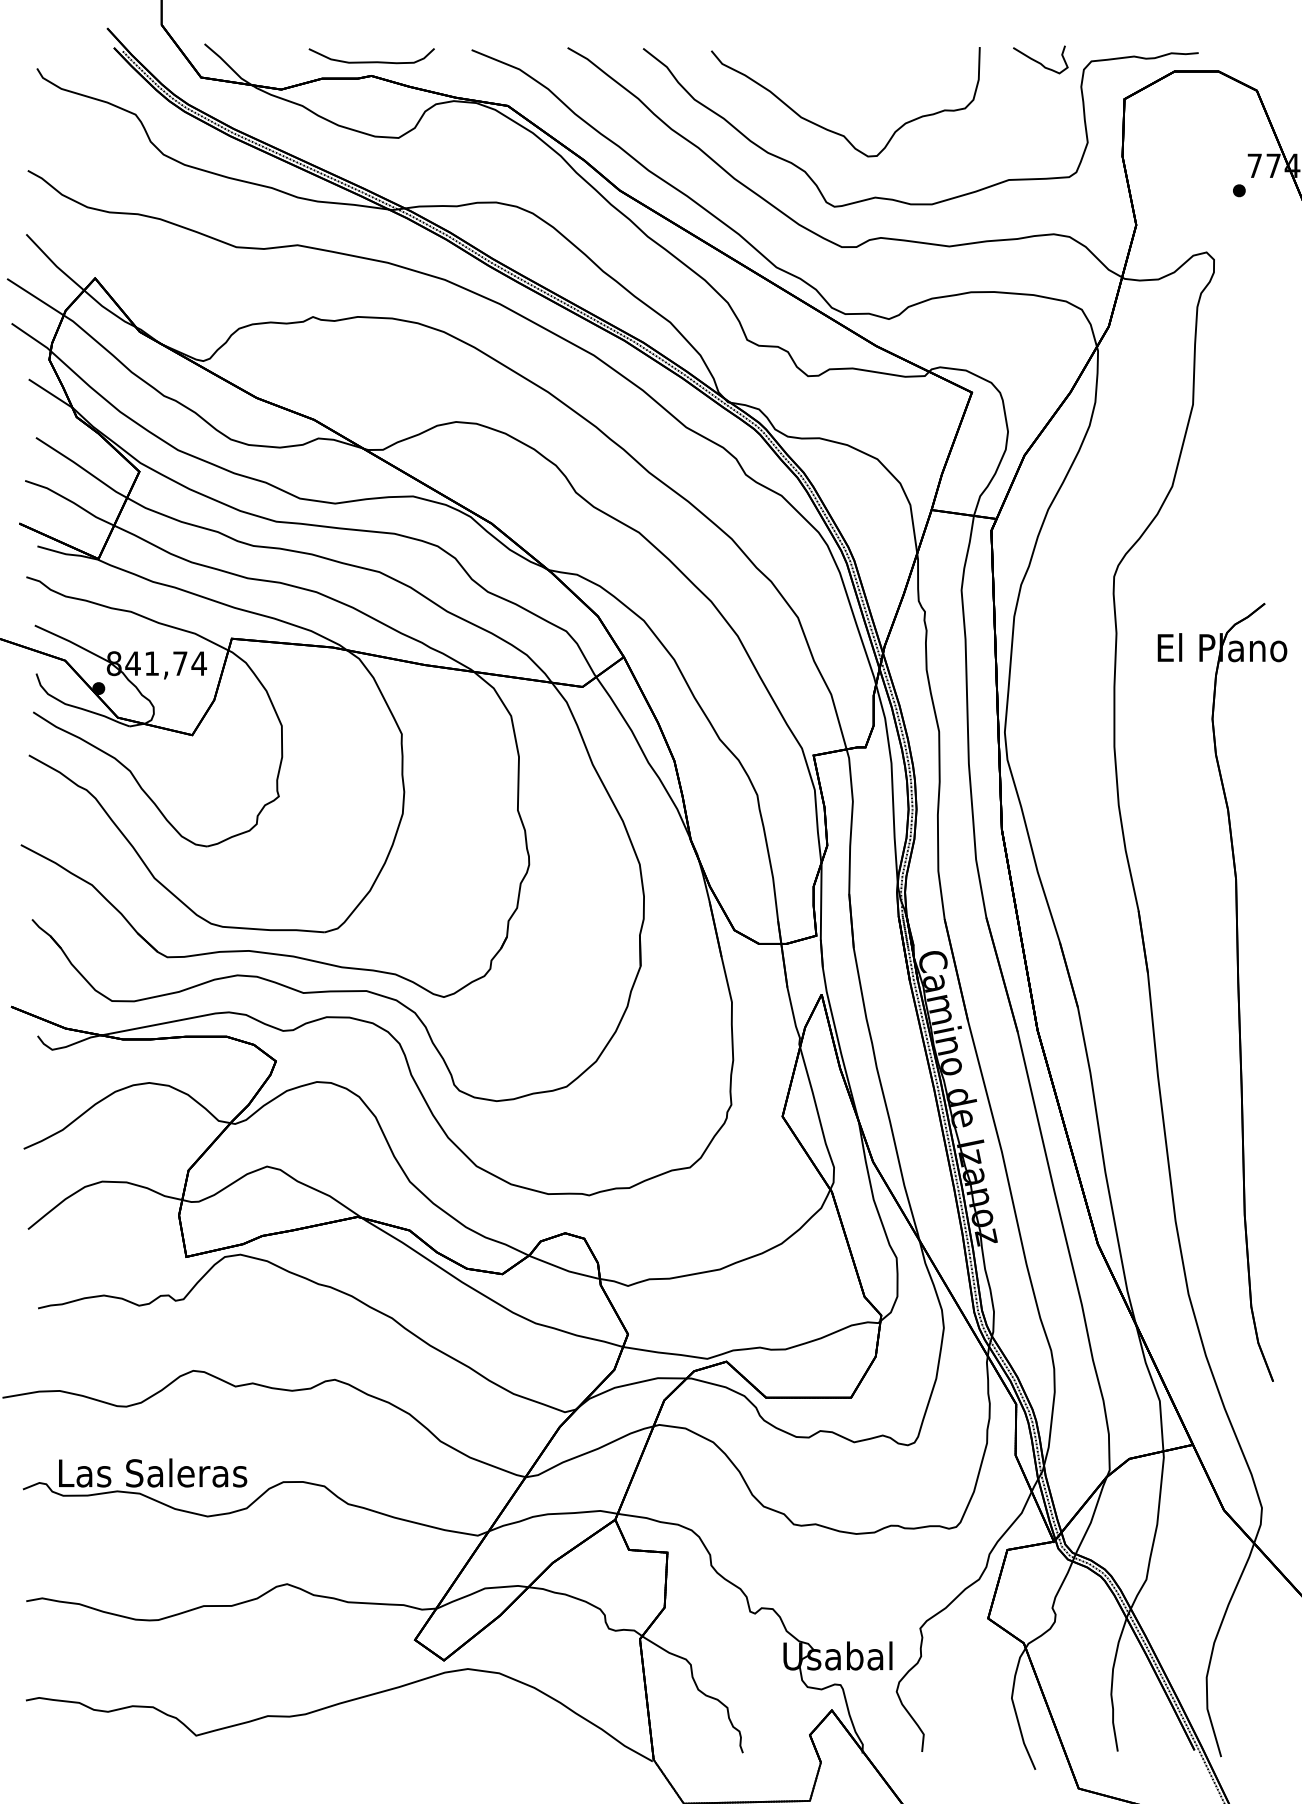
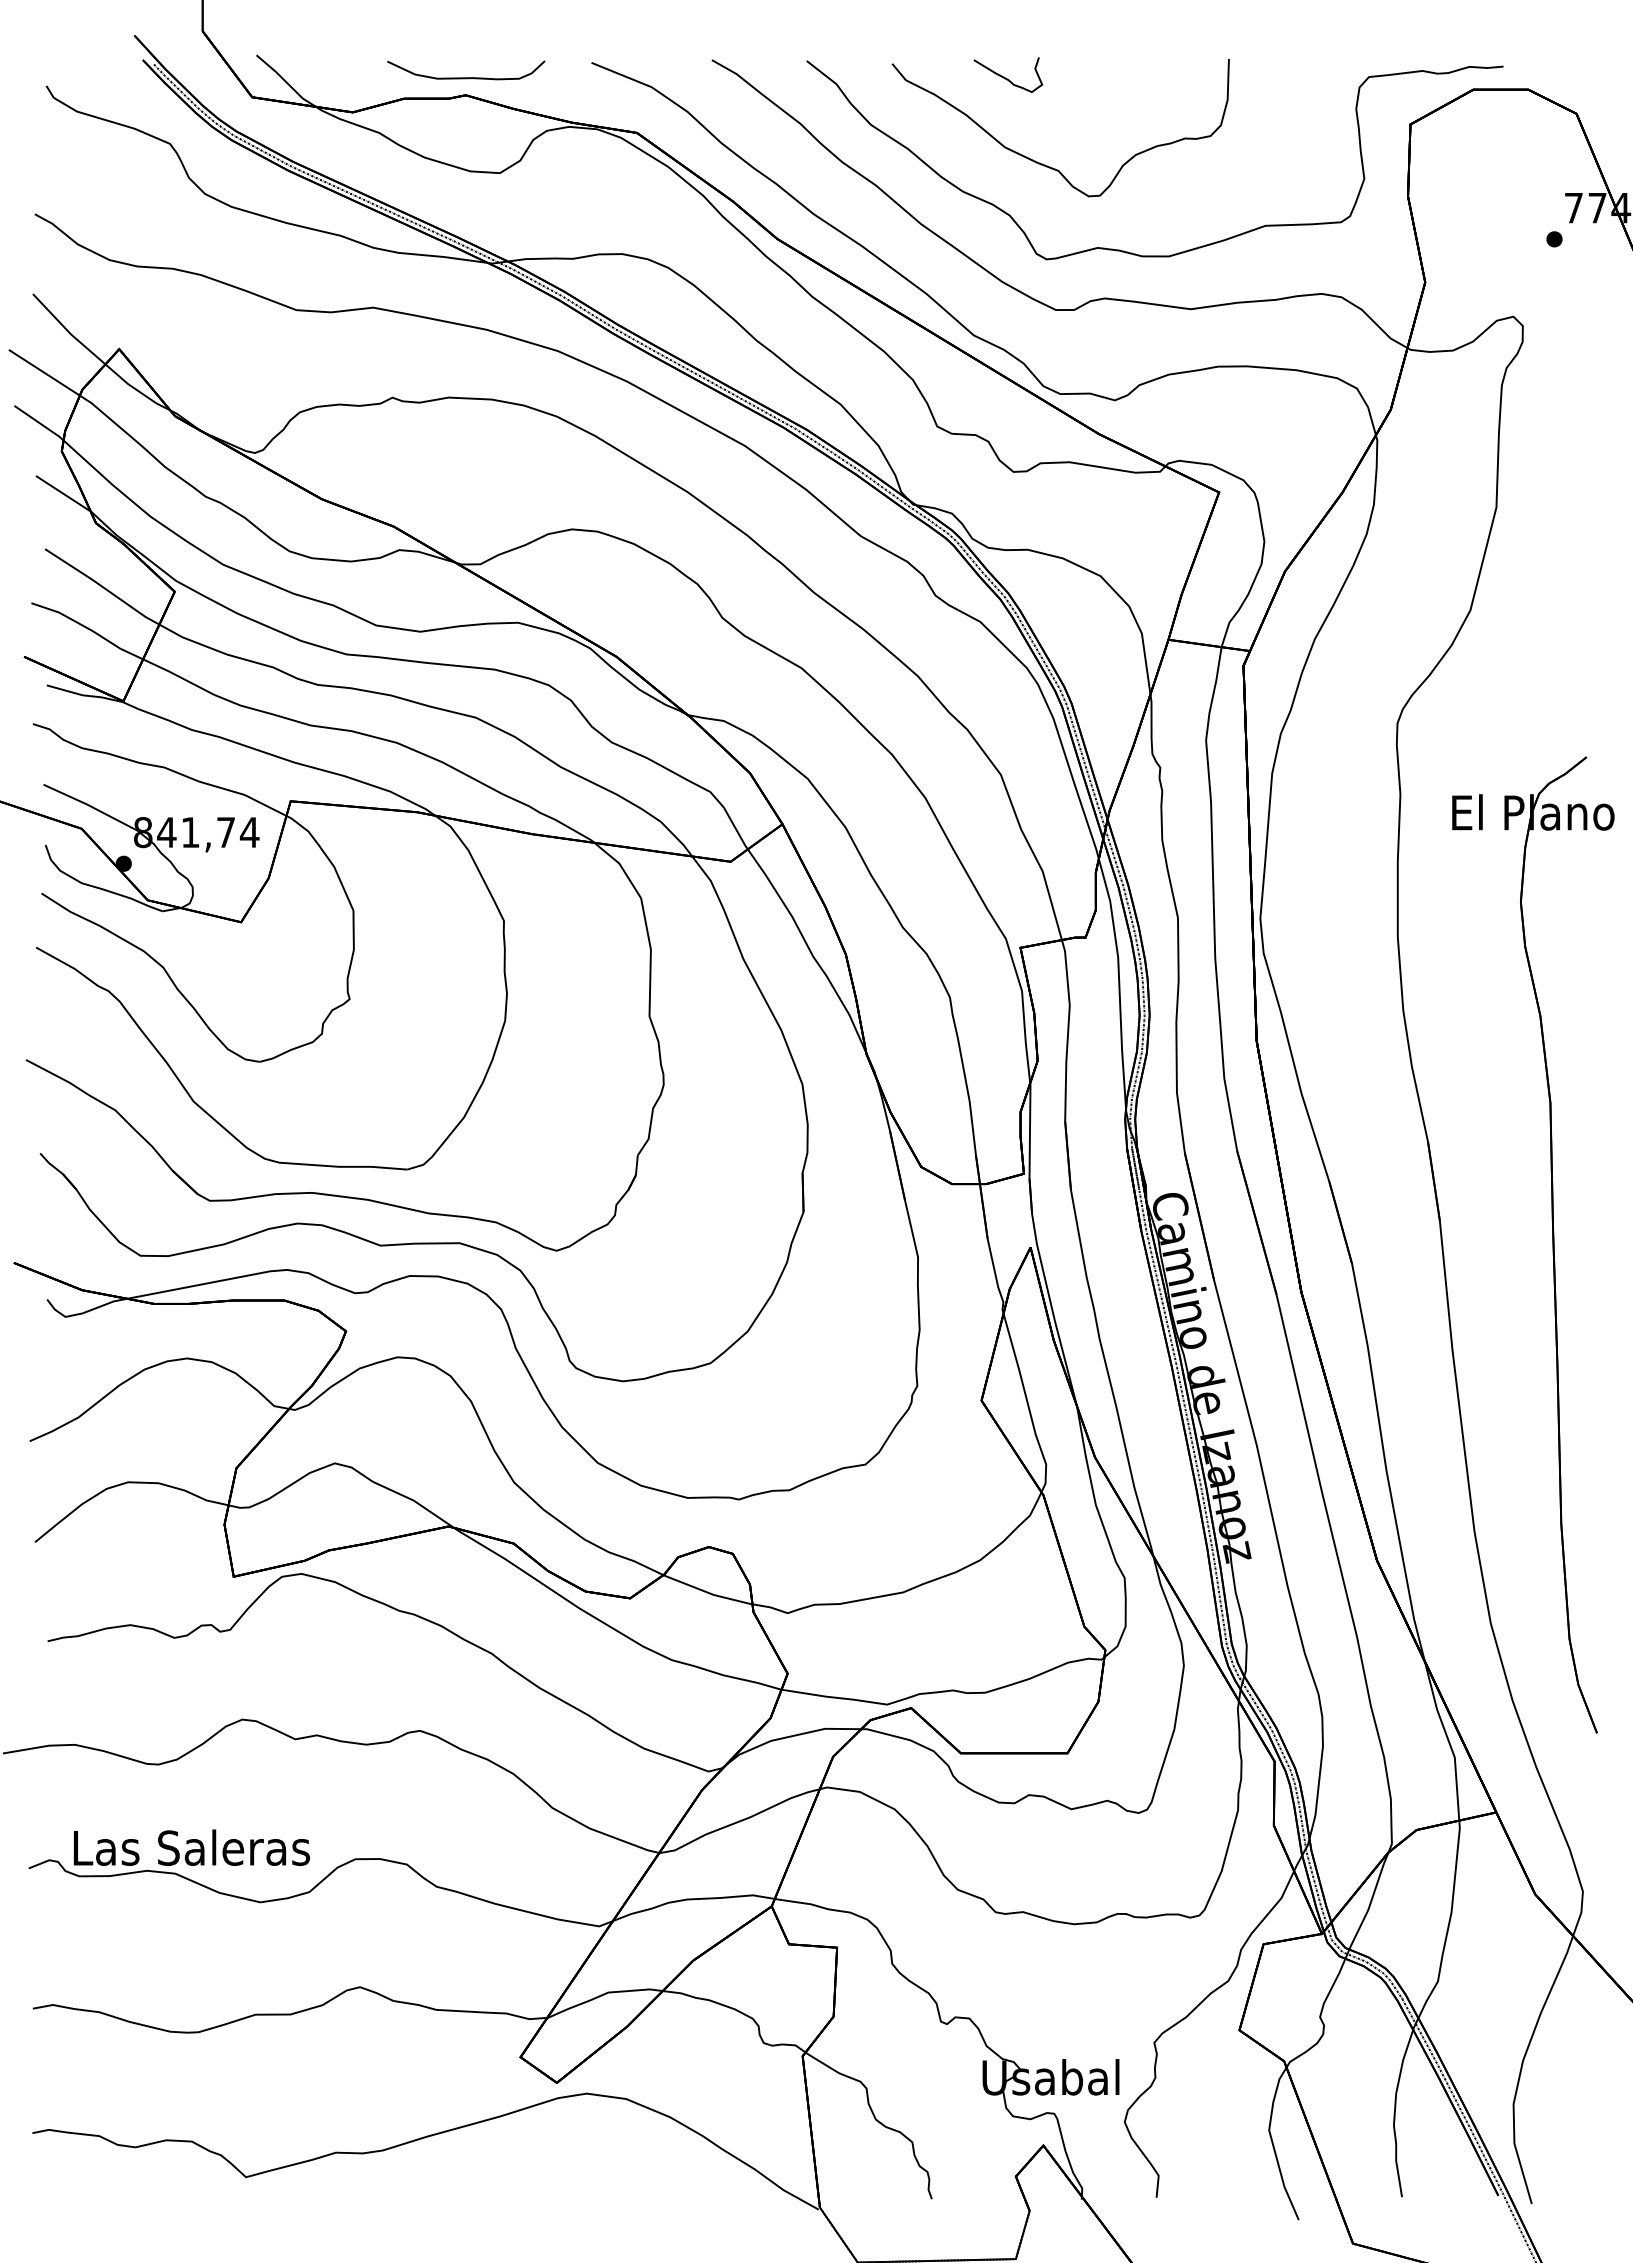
curve: (1040, 62) -> (1007, 78), moved

